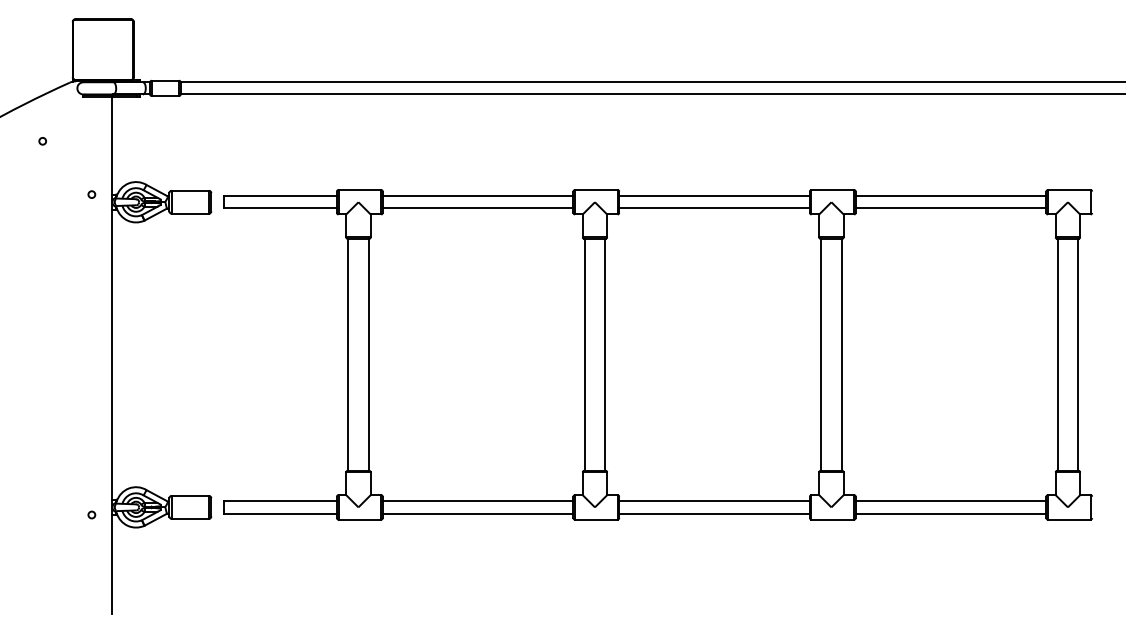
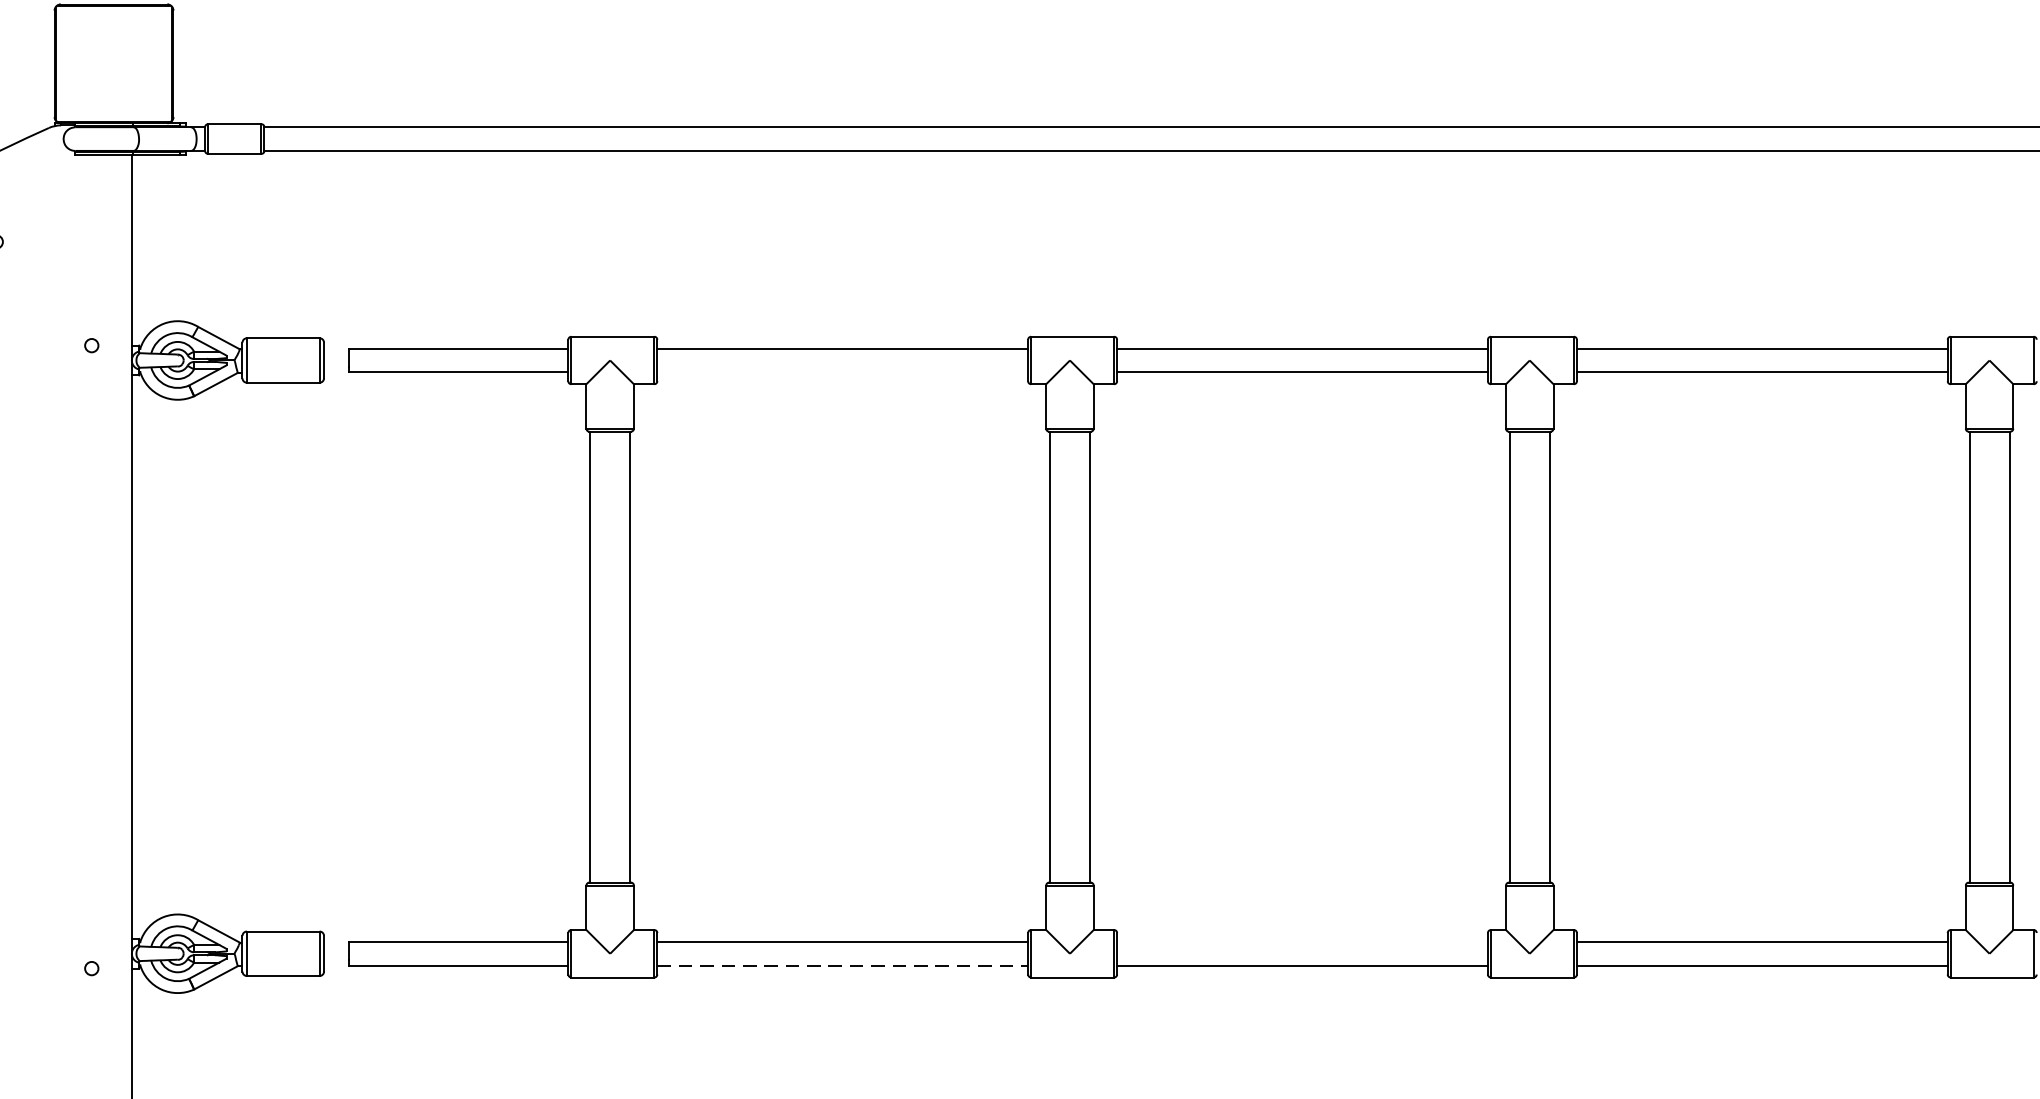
line: (477, 208) -> (841, 372), removed
line: (714, 501) -> (1302, 942), removed
line: (478, 513) -> (843, 965), solid -> dashed

